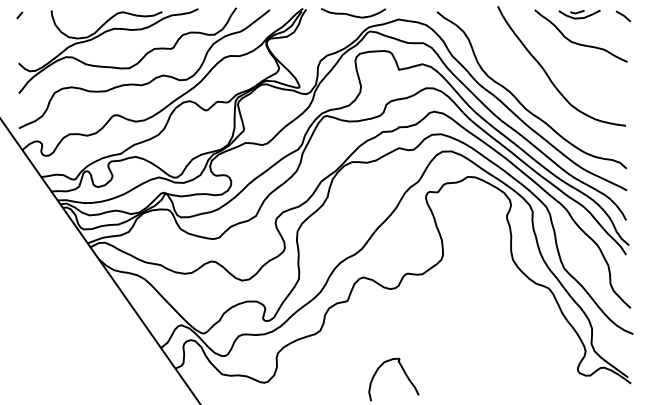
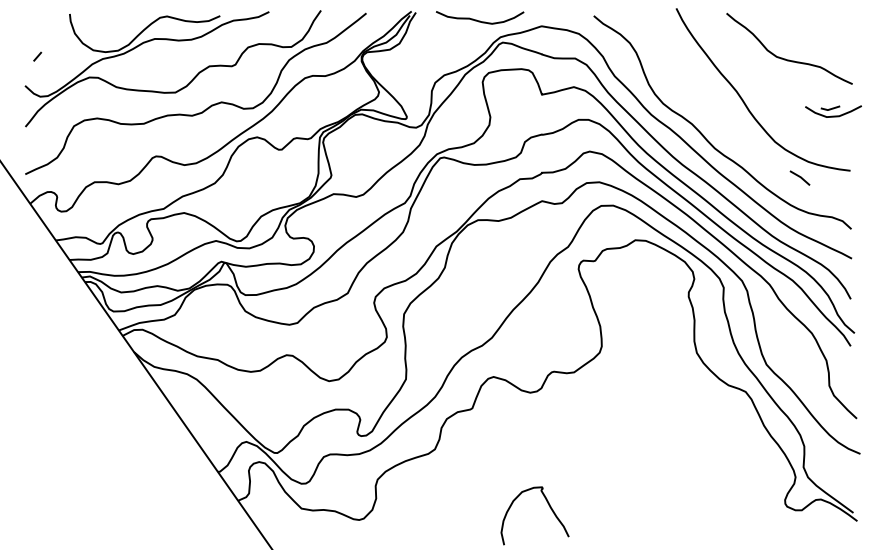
part: (579, 14) -> (833, 111), moved
line: (19, 15) -> (37, 56), moved
line: (623, 15) -> (799, 177), moved

